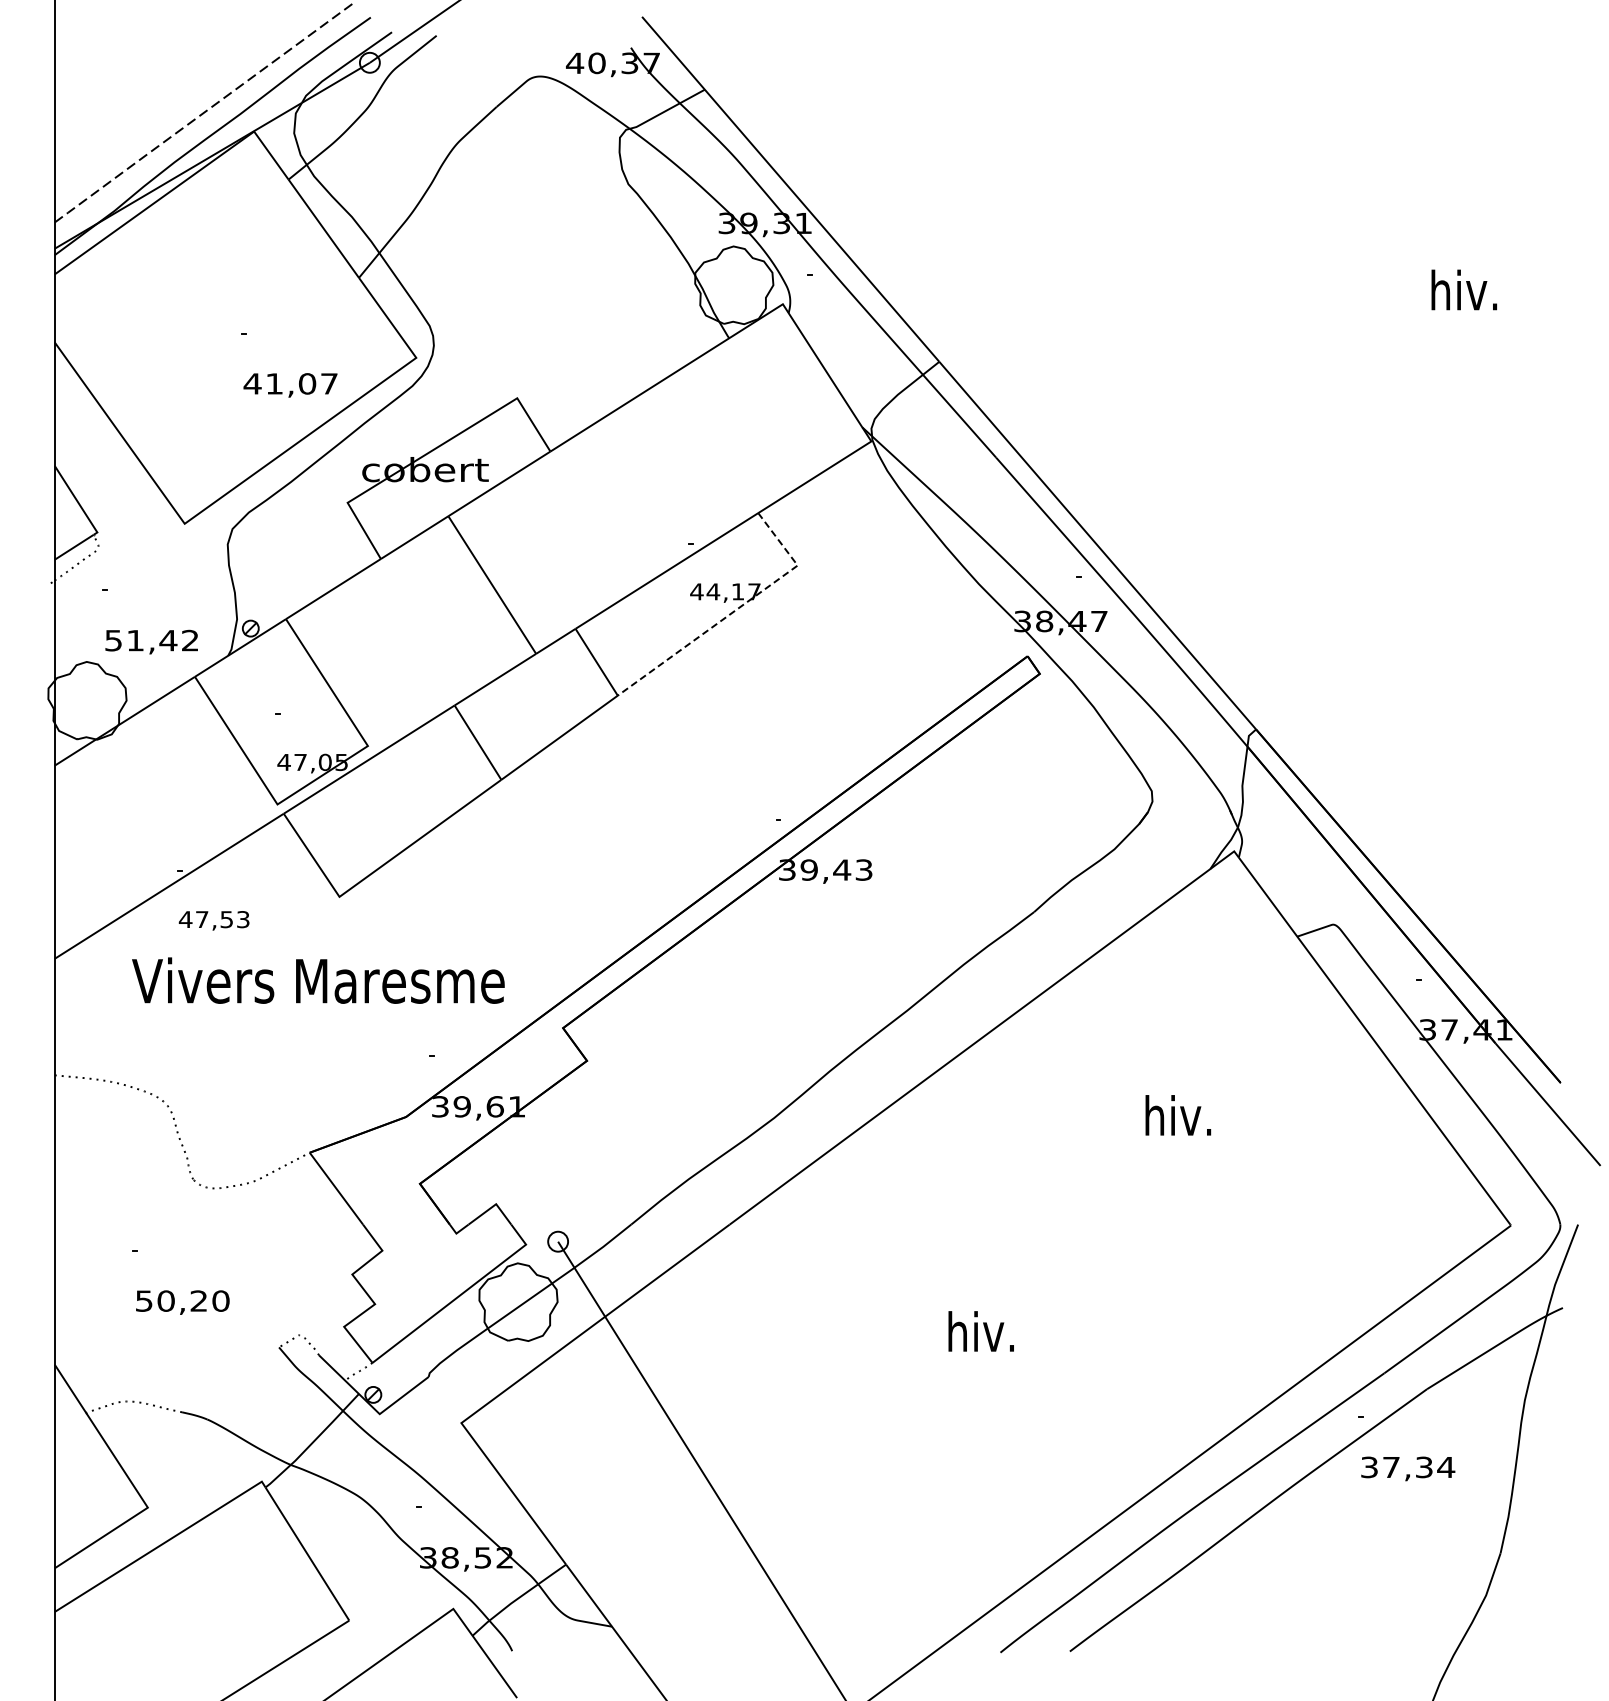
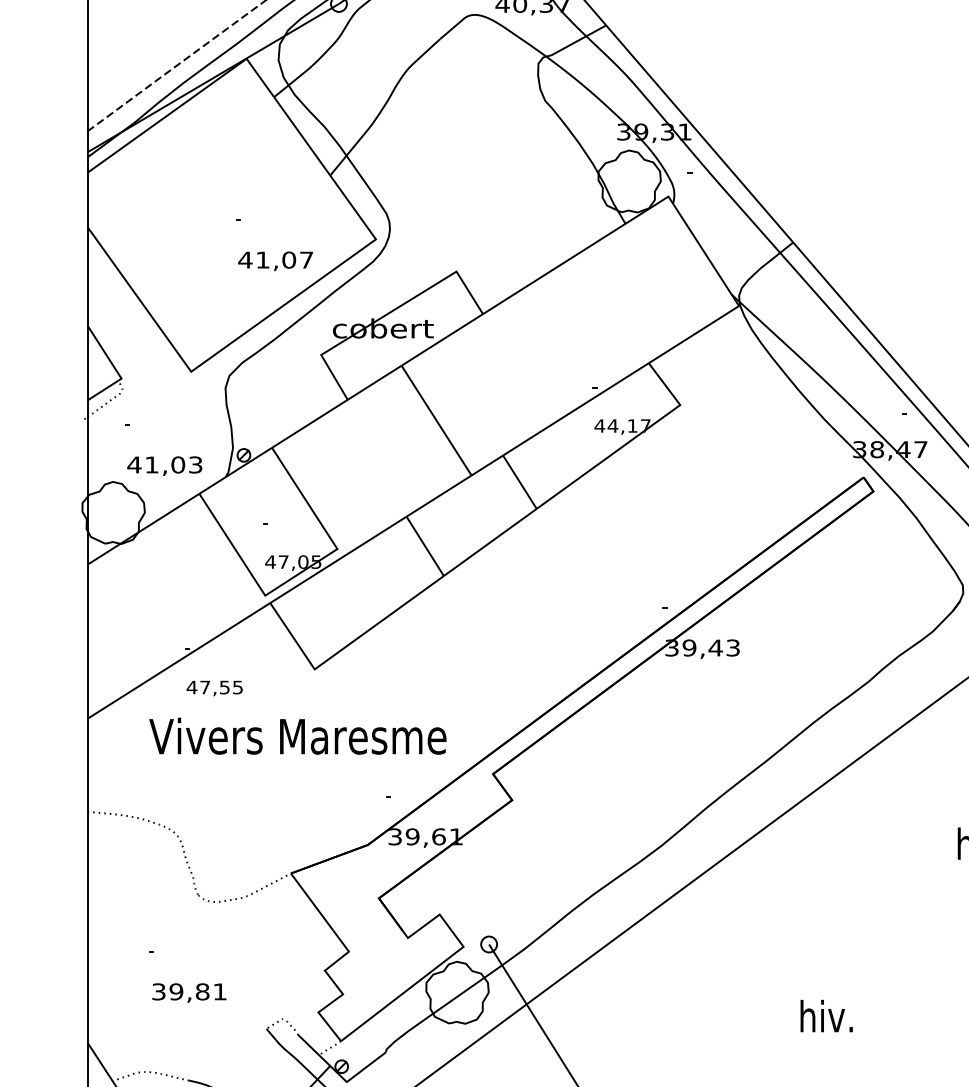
line: (734, 611) -> (629, 441), dashed -> solid
text: (151, 640) -> (164, 464), 51,42 -> 41,03
text: (243, 919) -> (238, 687), 47,53 -> 47,55
text: (182, 1300) -> (189, 991), 50,20 -> 39,81

